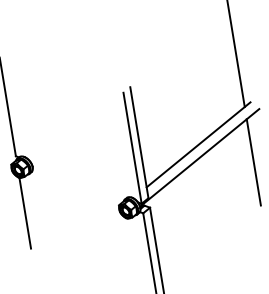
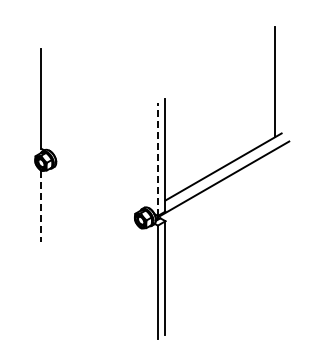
line: (132, 148) -> (157, 159), solid -> dashed
line: (253, 161) -> (275, 192), removed
line: (25, 213) -> (41, 206), solid -> dashed

